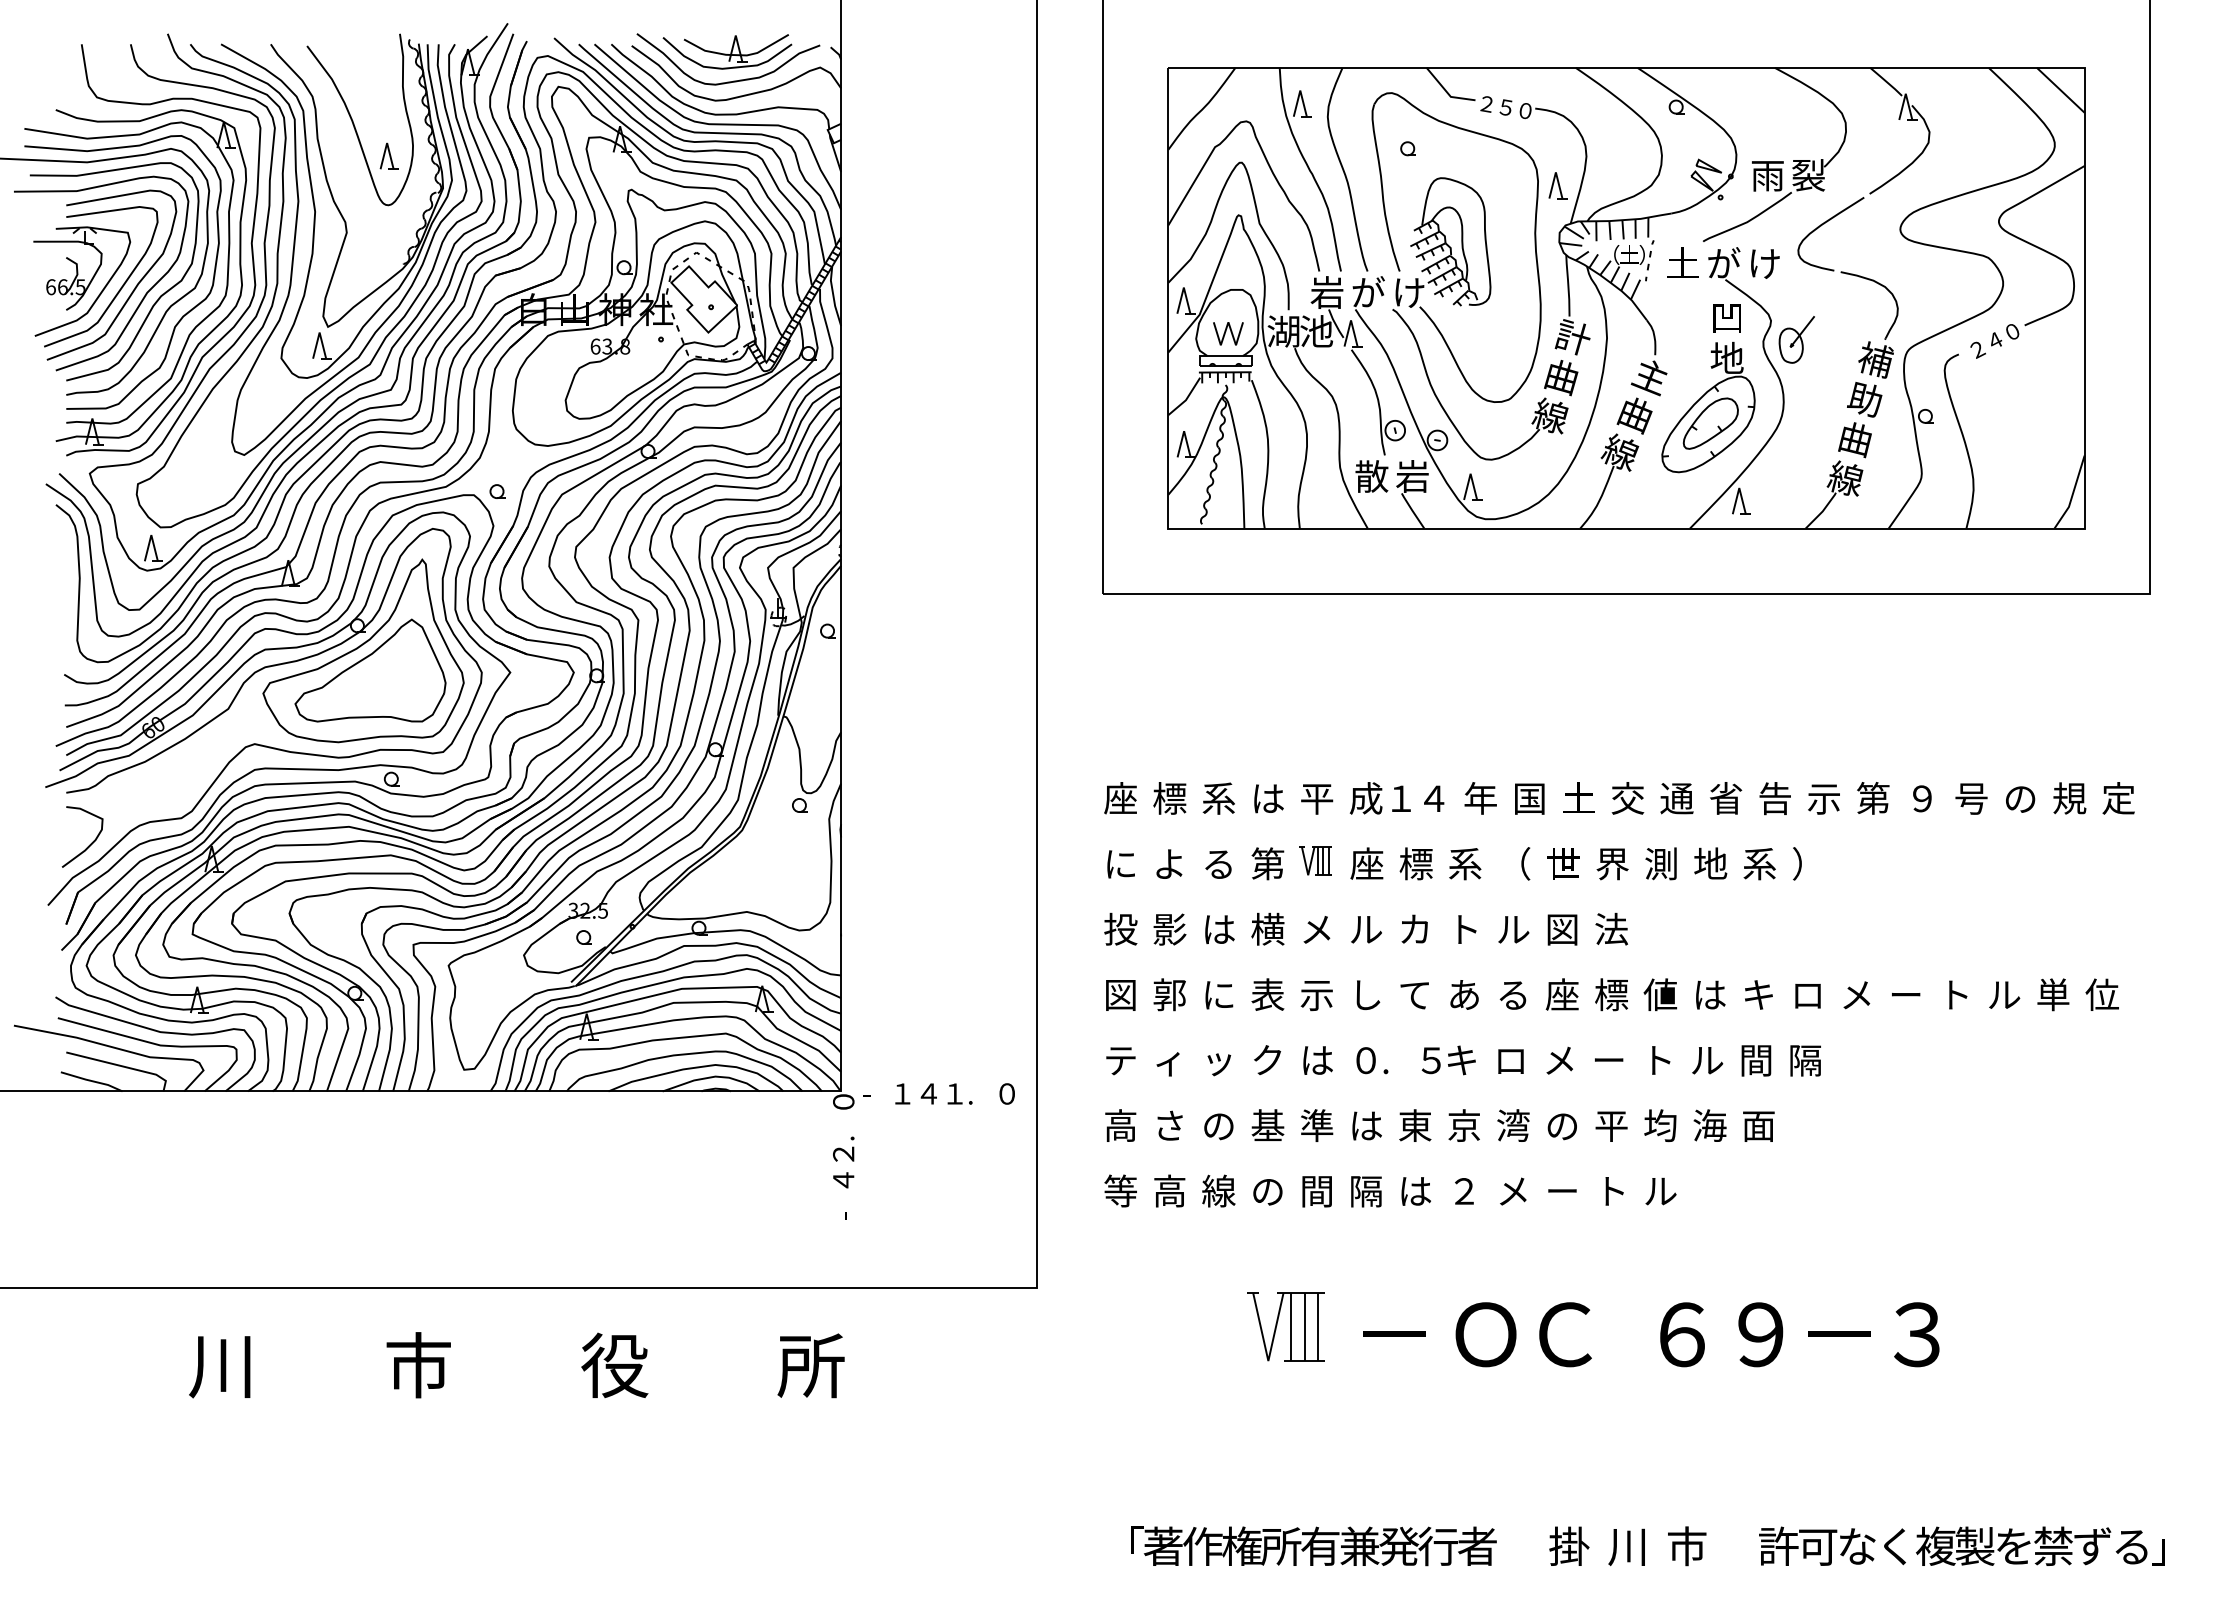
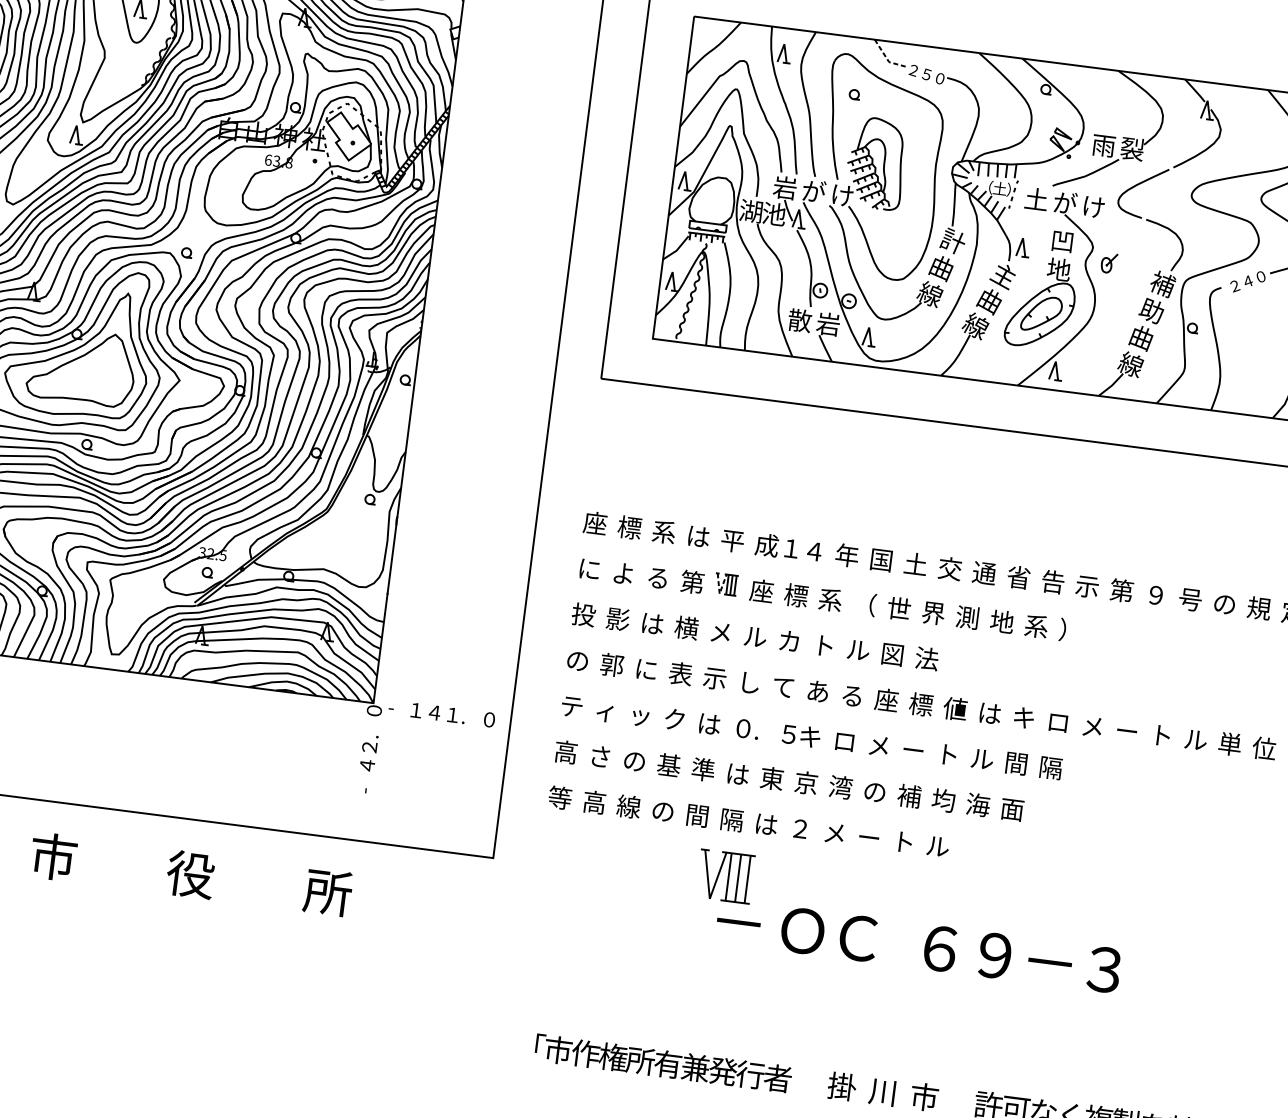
line: (1447, 92) -> (887, 58), solid -> dashed
part: (1557, 185) -> (1022, 247), moved
line: (1230, 332) -> (713, 207), removed
part: (1796, 339) -> (1109, 262), size x0.6
line: (1308, 875) -> (719, 594), solid -> dashed
text: (1120, 995) -> (577, 661), 図 -> の
text: (1611, 1125) -> (909, 796), 平 -> 補
part: (1285, 1326) -> (724, 876), moved
text: (1162, 1546) -> (557, 1050), 著 -> 市

